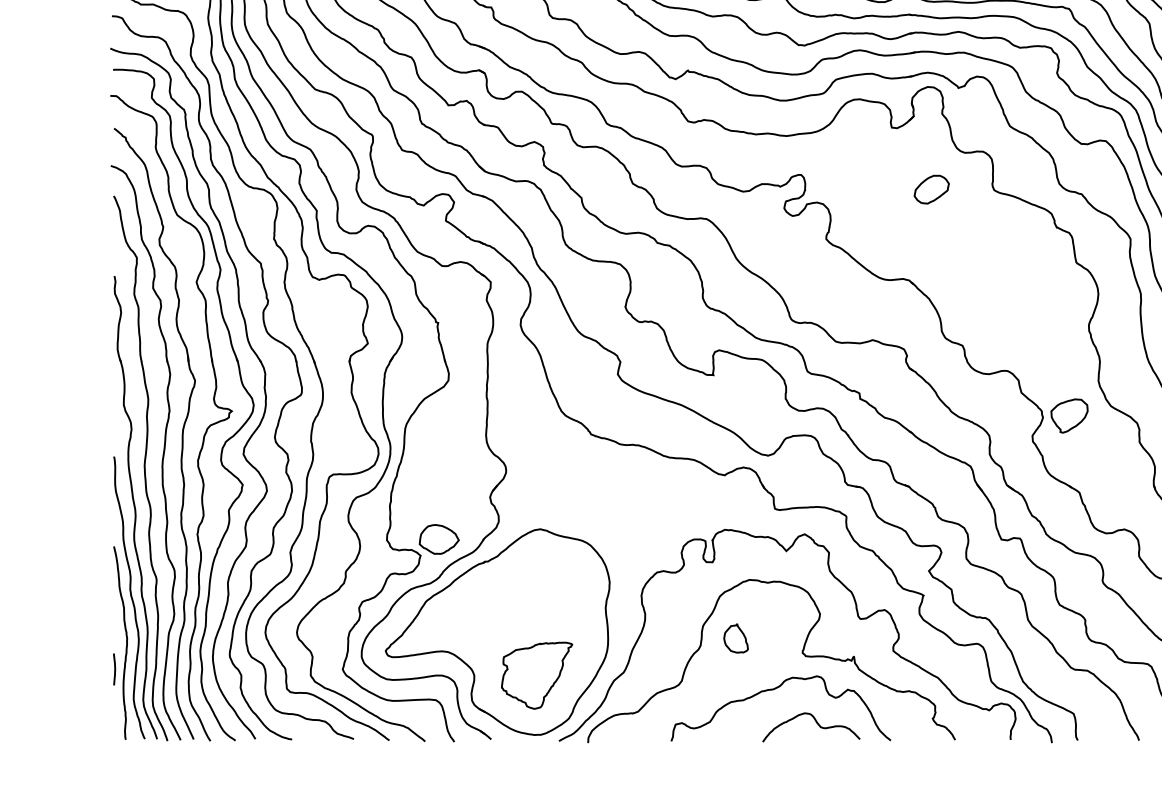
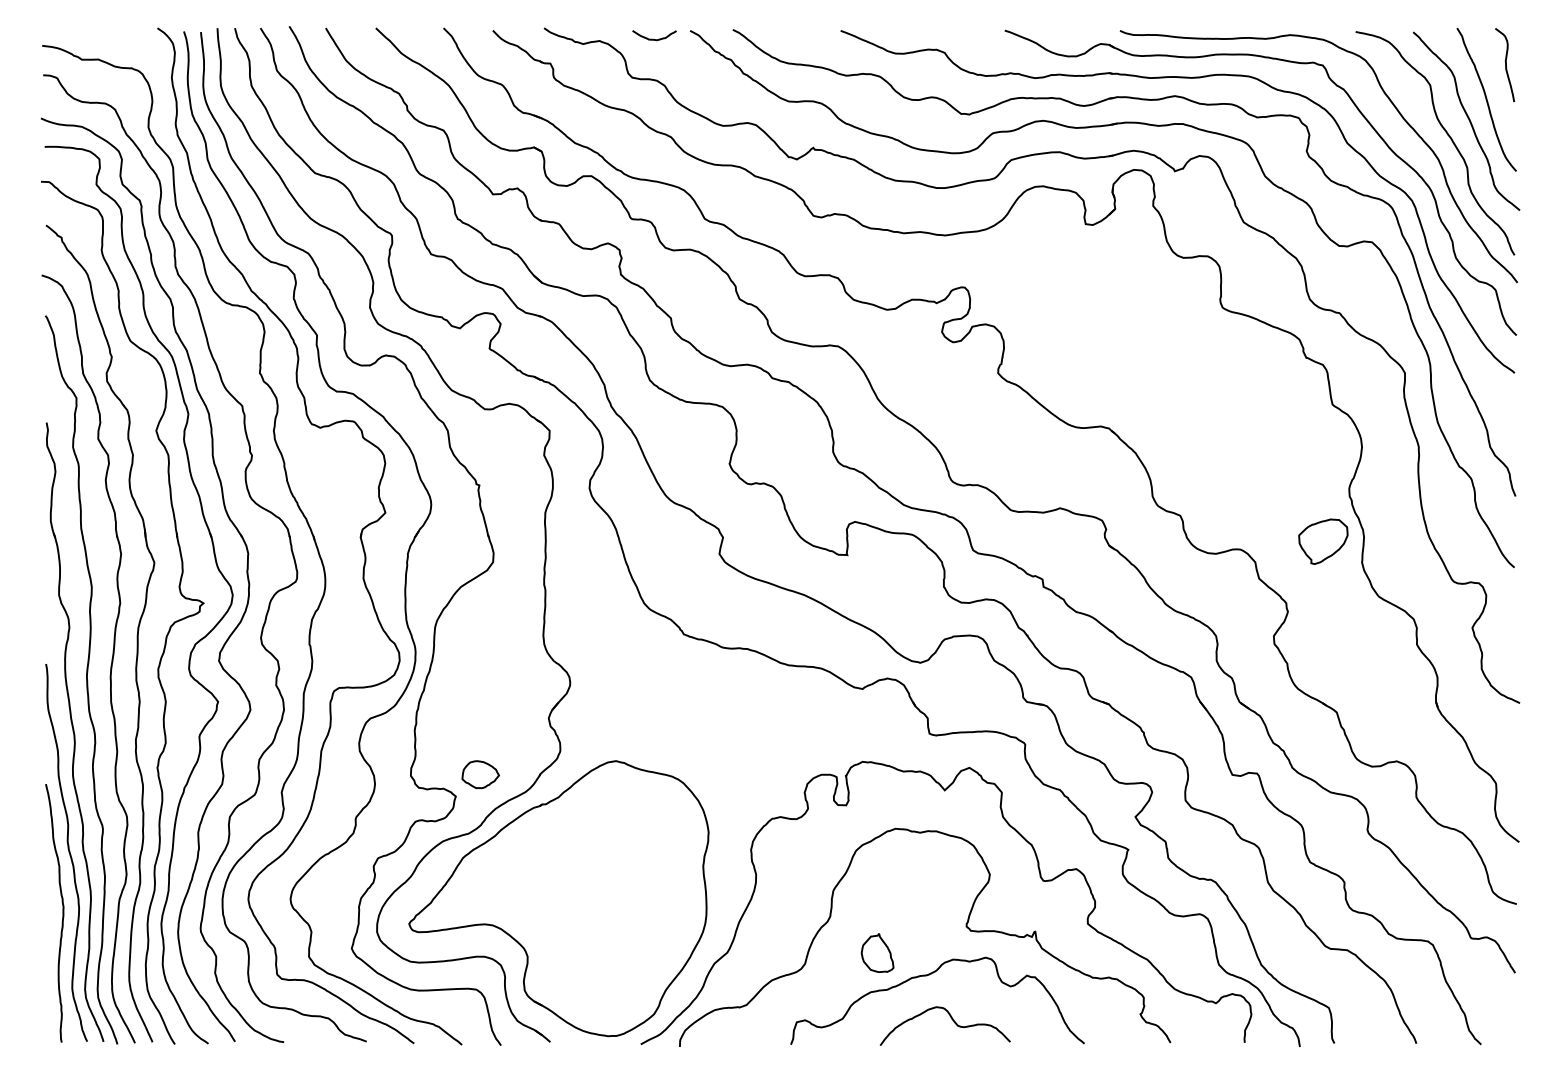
part: (931, 189) -> (1139, 306), removed
part: (1069, 415) -> (1323, 541), moved
part: (439, 539) -> (480, 774), size x0.7
part: (736, 637) -> (877, 952), moved
line: (114, 669) -> (46, 948), removed
part: (537, 675) -> (611, 956), removed
curve: (816, 722) -> (951, 1019), moved

